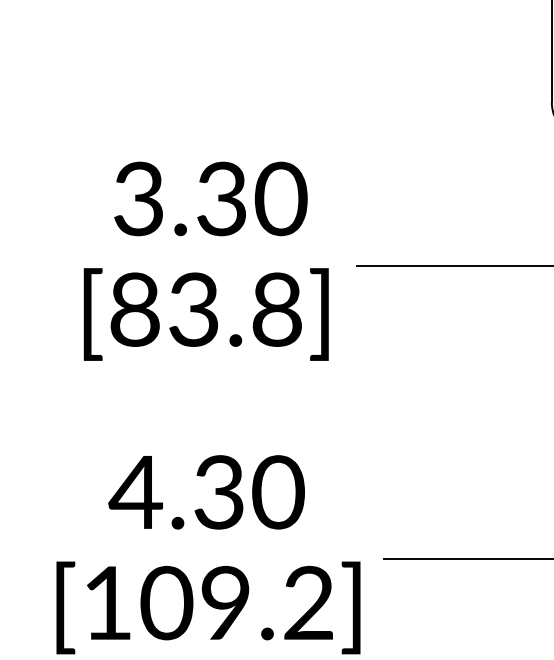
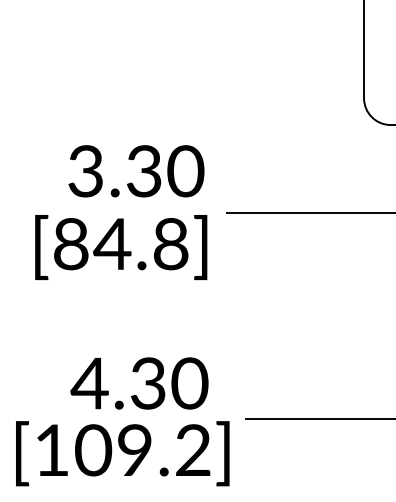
text: (210, 199) -> (136, 171), moved
text: (193, 310) -> (112, 244), [83.8] -> [84.8]
text: (206, 492) -> (139, 383), moved

